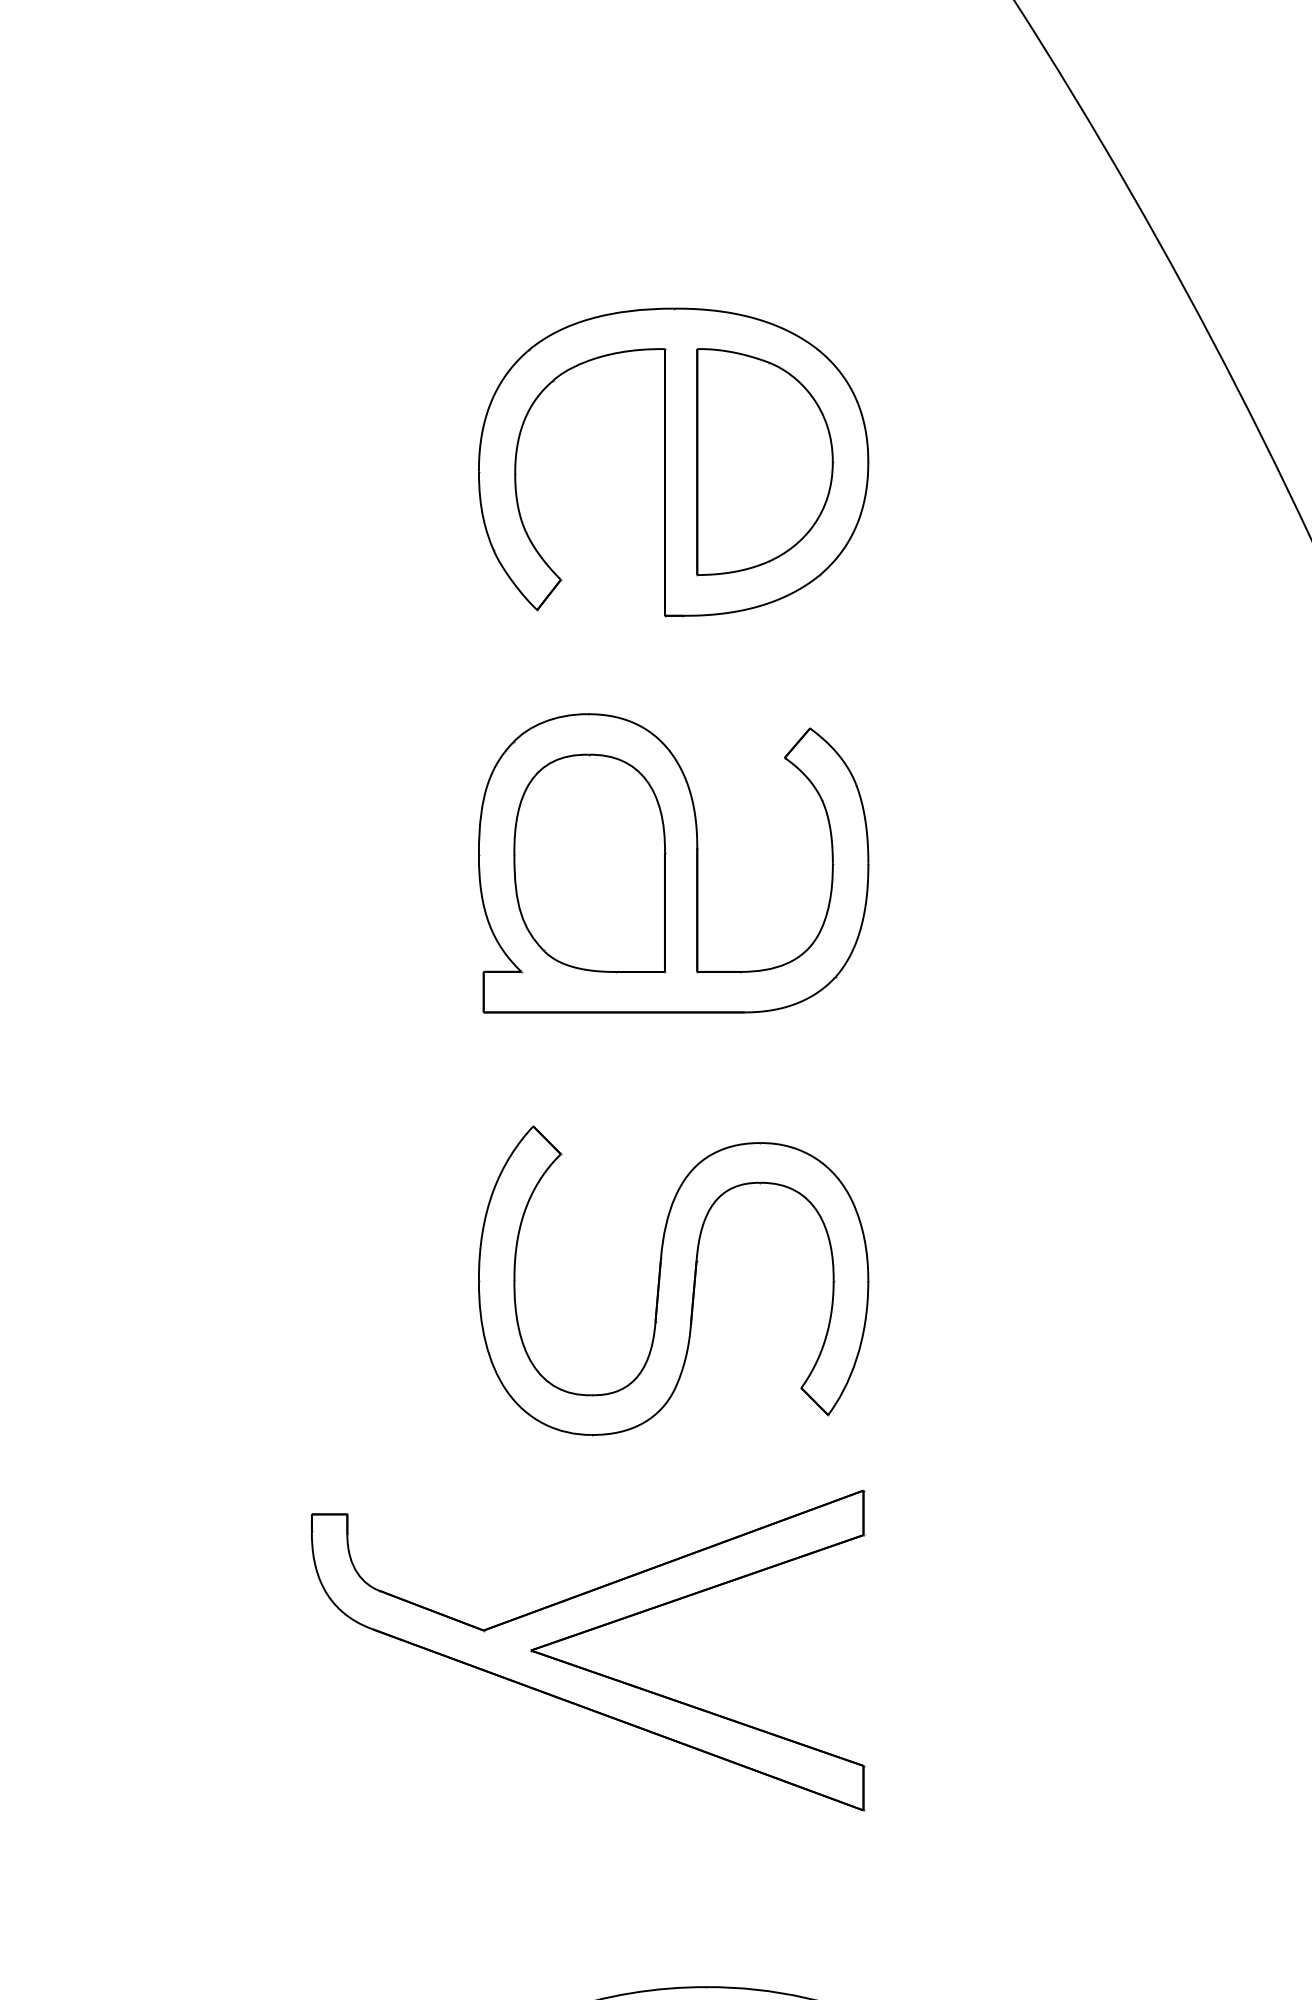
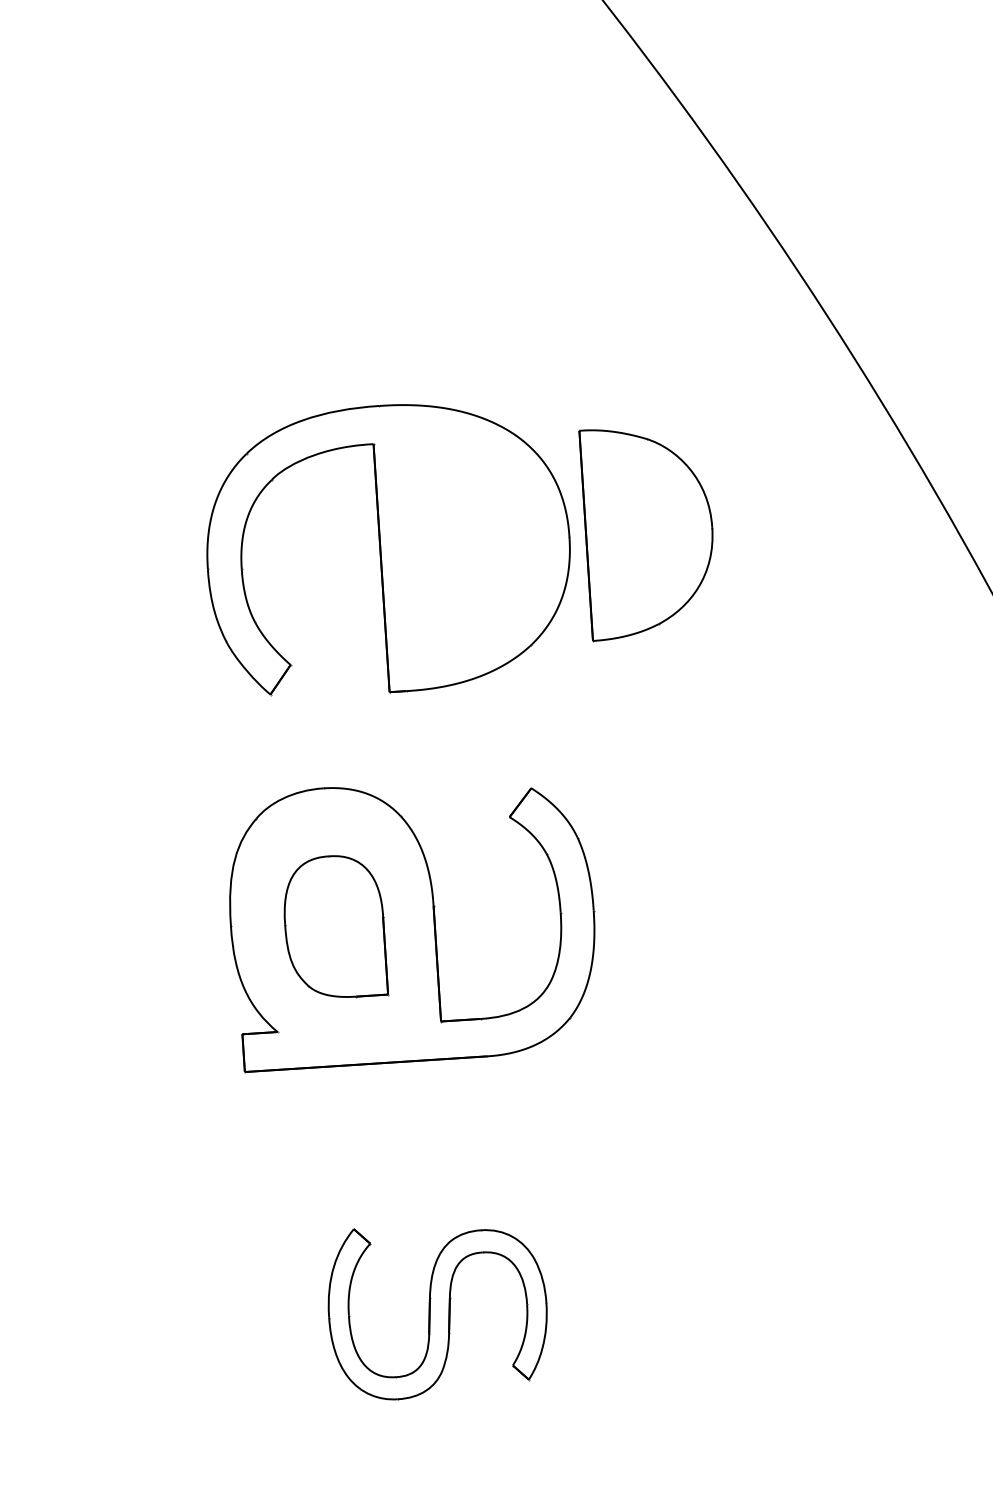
part: (765, 462) -> (649, 532), moved
part: (589, 863) -> (334, 927), size x0.7
part: (673, 1280) -> (437, 1309), size x0.6

